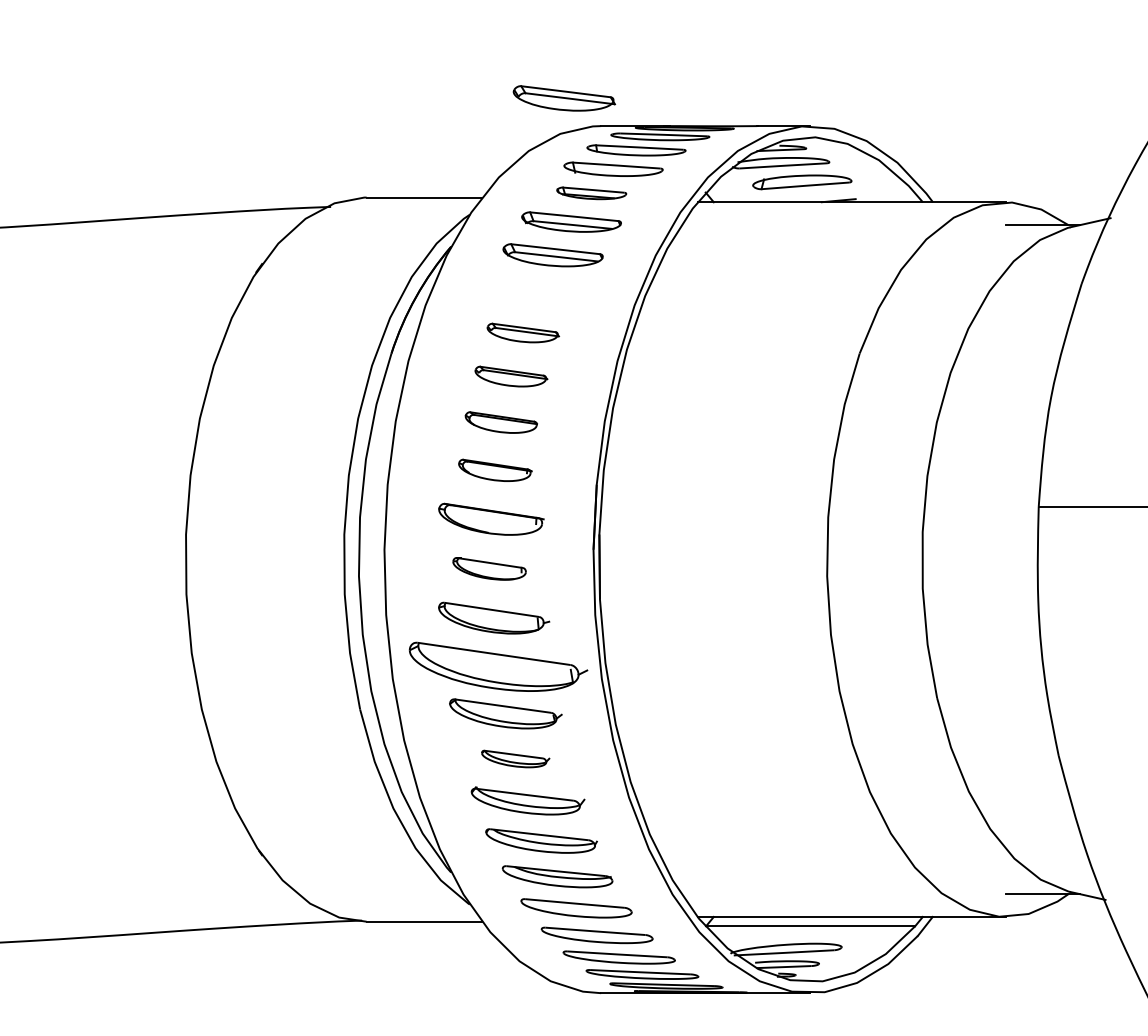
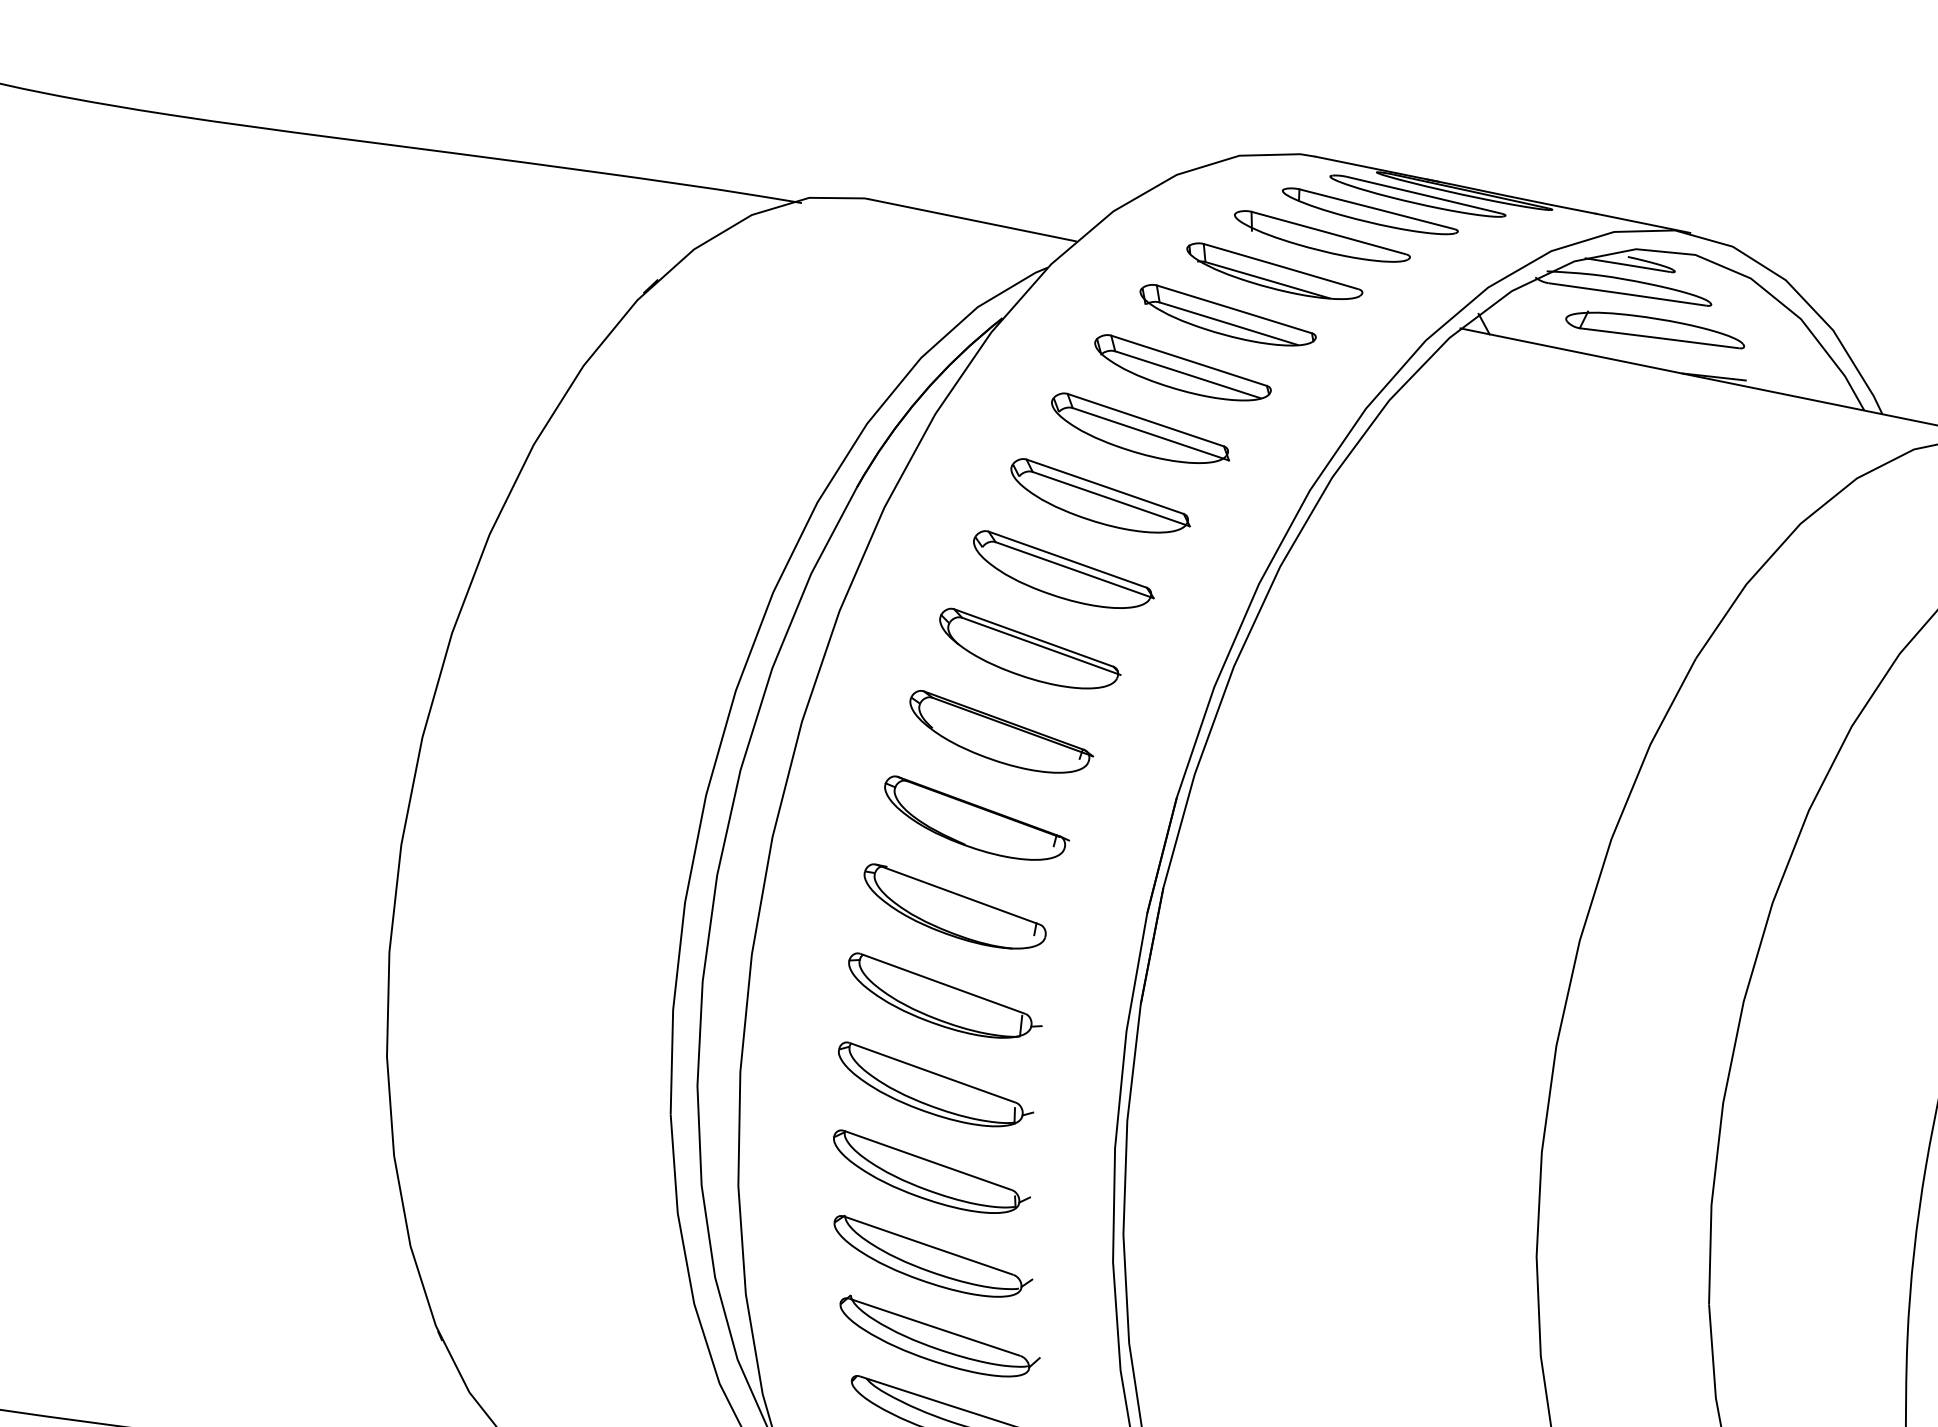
part: (564, 98) -> (1140, 431), moved
part: (591, 193) -> (1273, 273), size x1.43
part: (523, 332) -> (1100, 498), size x1.43
part: (511, 376) -> (1063, 572), size x1.43
part: (501, 422) -> (1028, 651), size x1.43
part: (495, 470) -> (1000, 735), size x1.43
part: (489, 568) -> (953, 908), size x1.43
part: (498, 666) -> (934, 1087), size x0.62
part: (515, 758) -> (931, 1258), size x1.67

